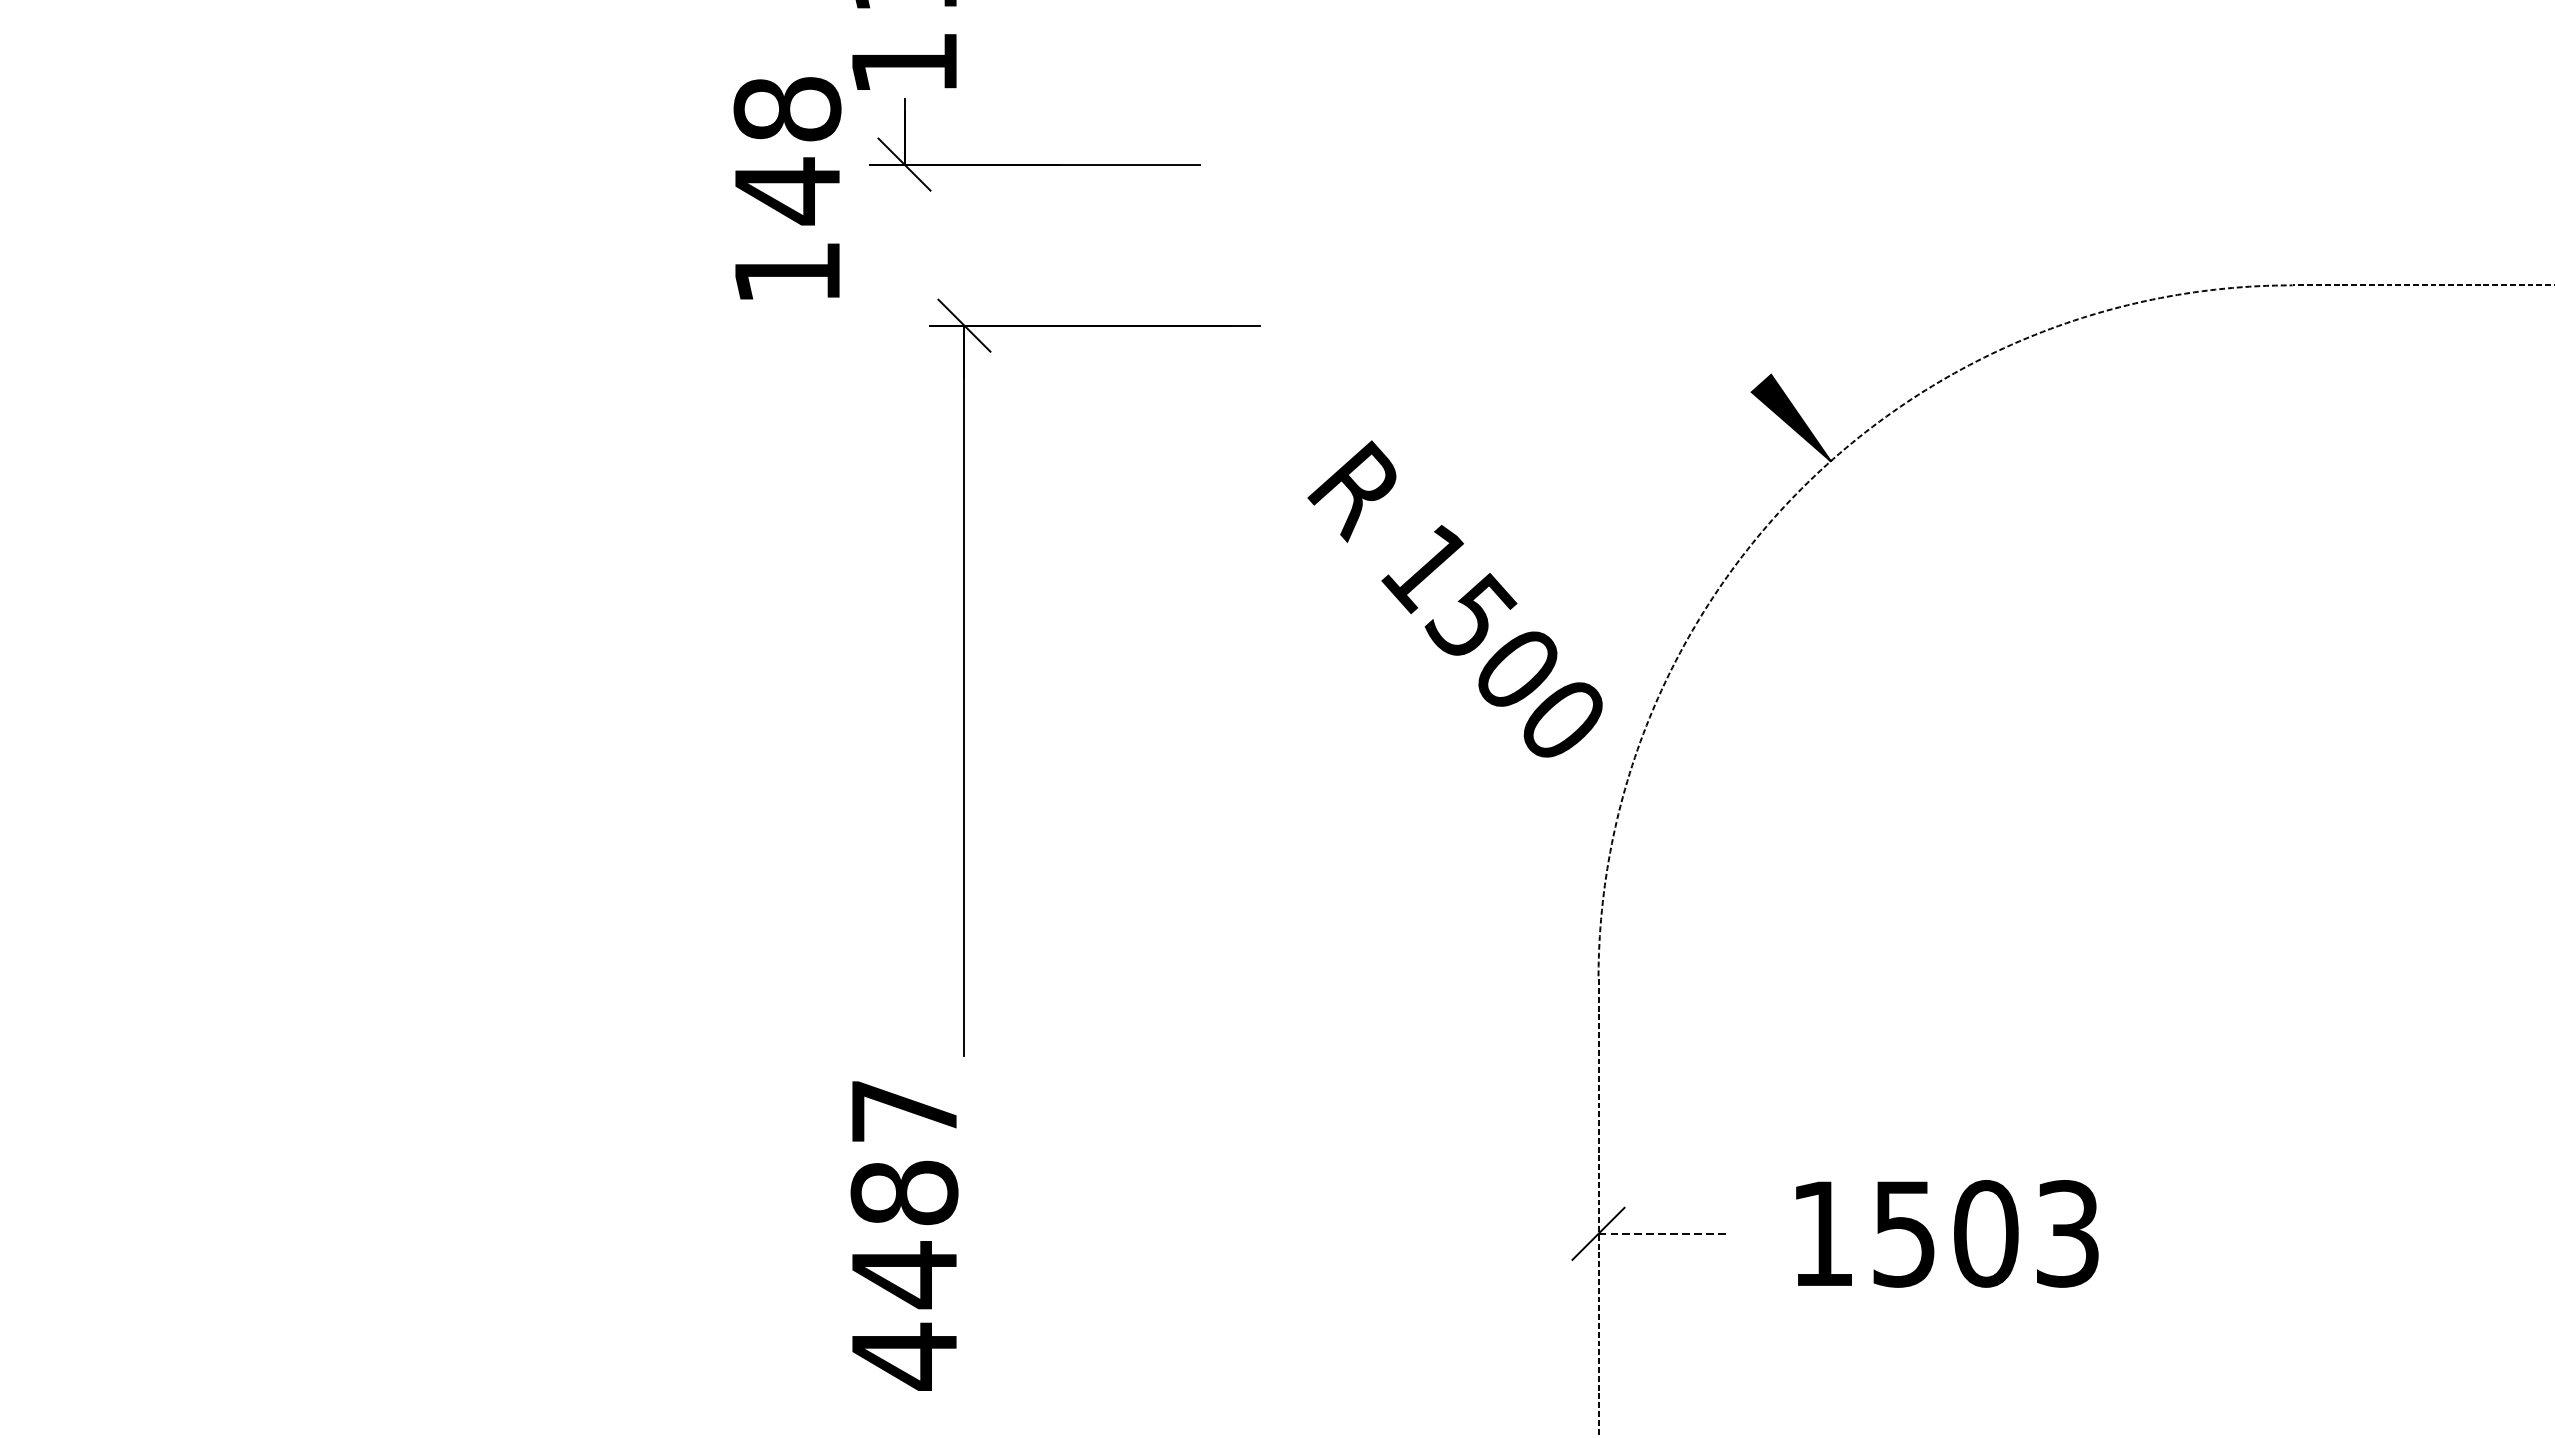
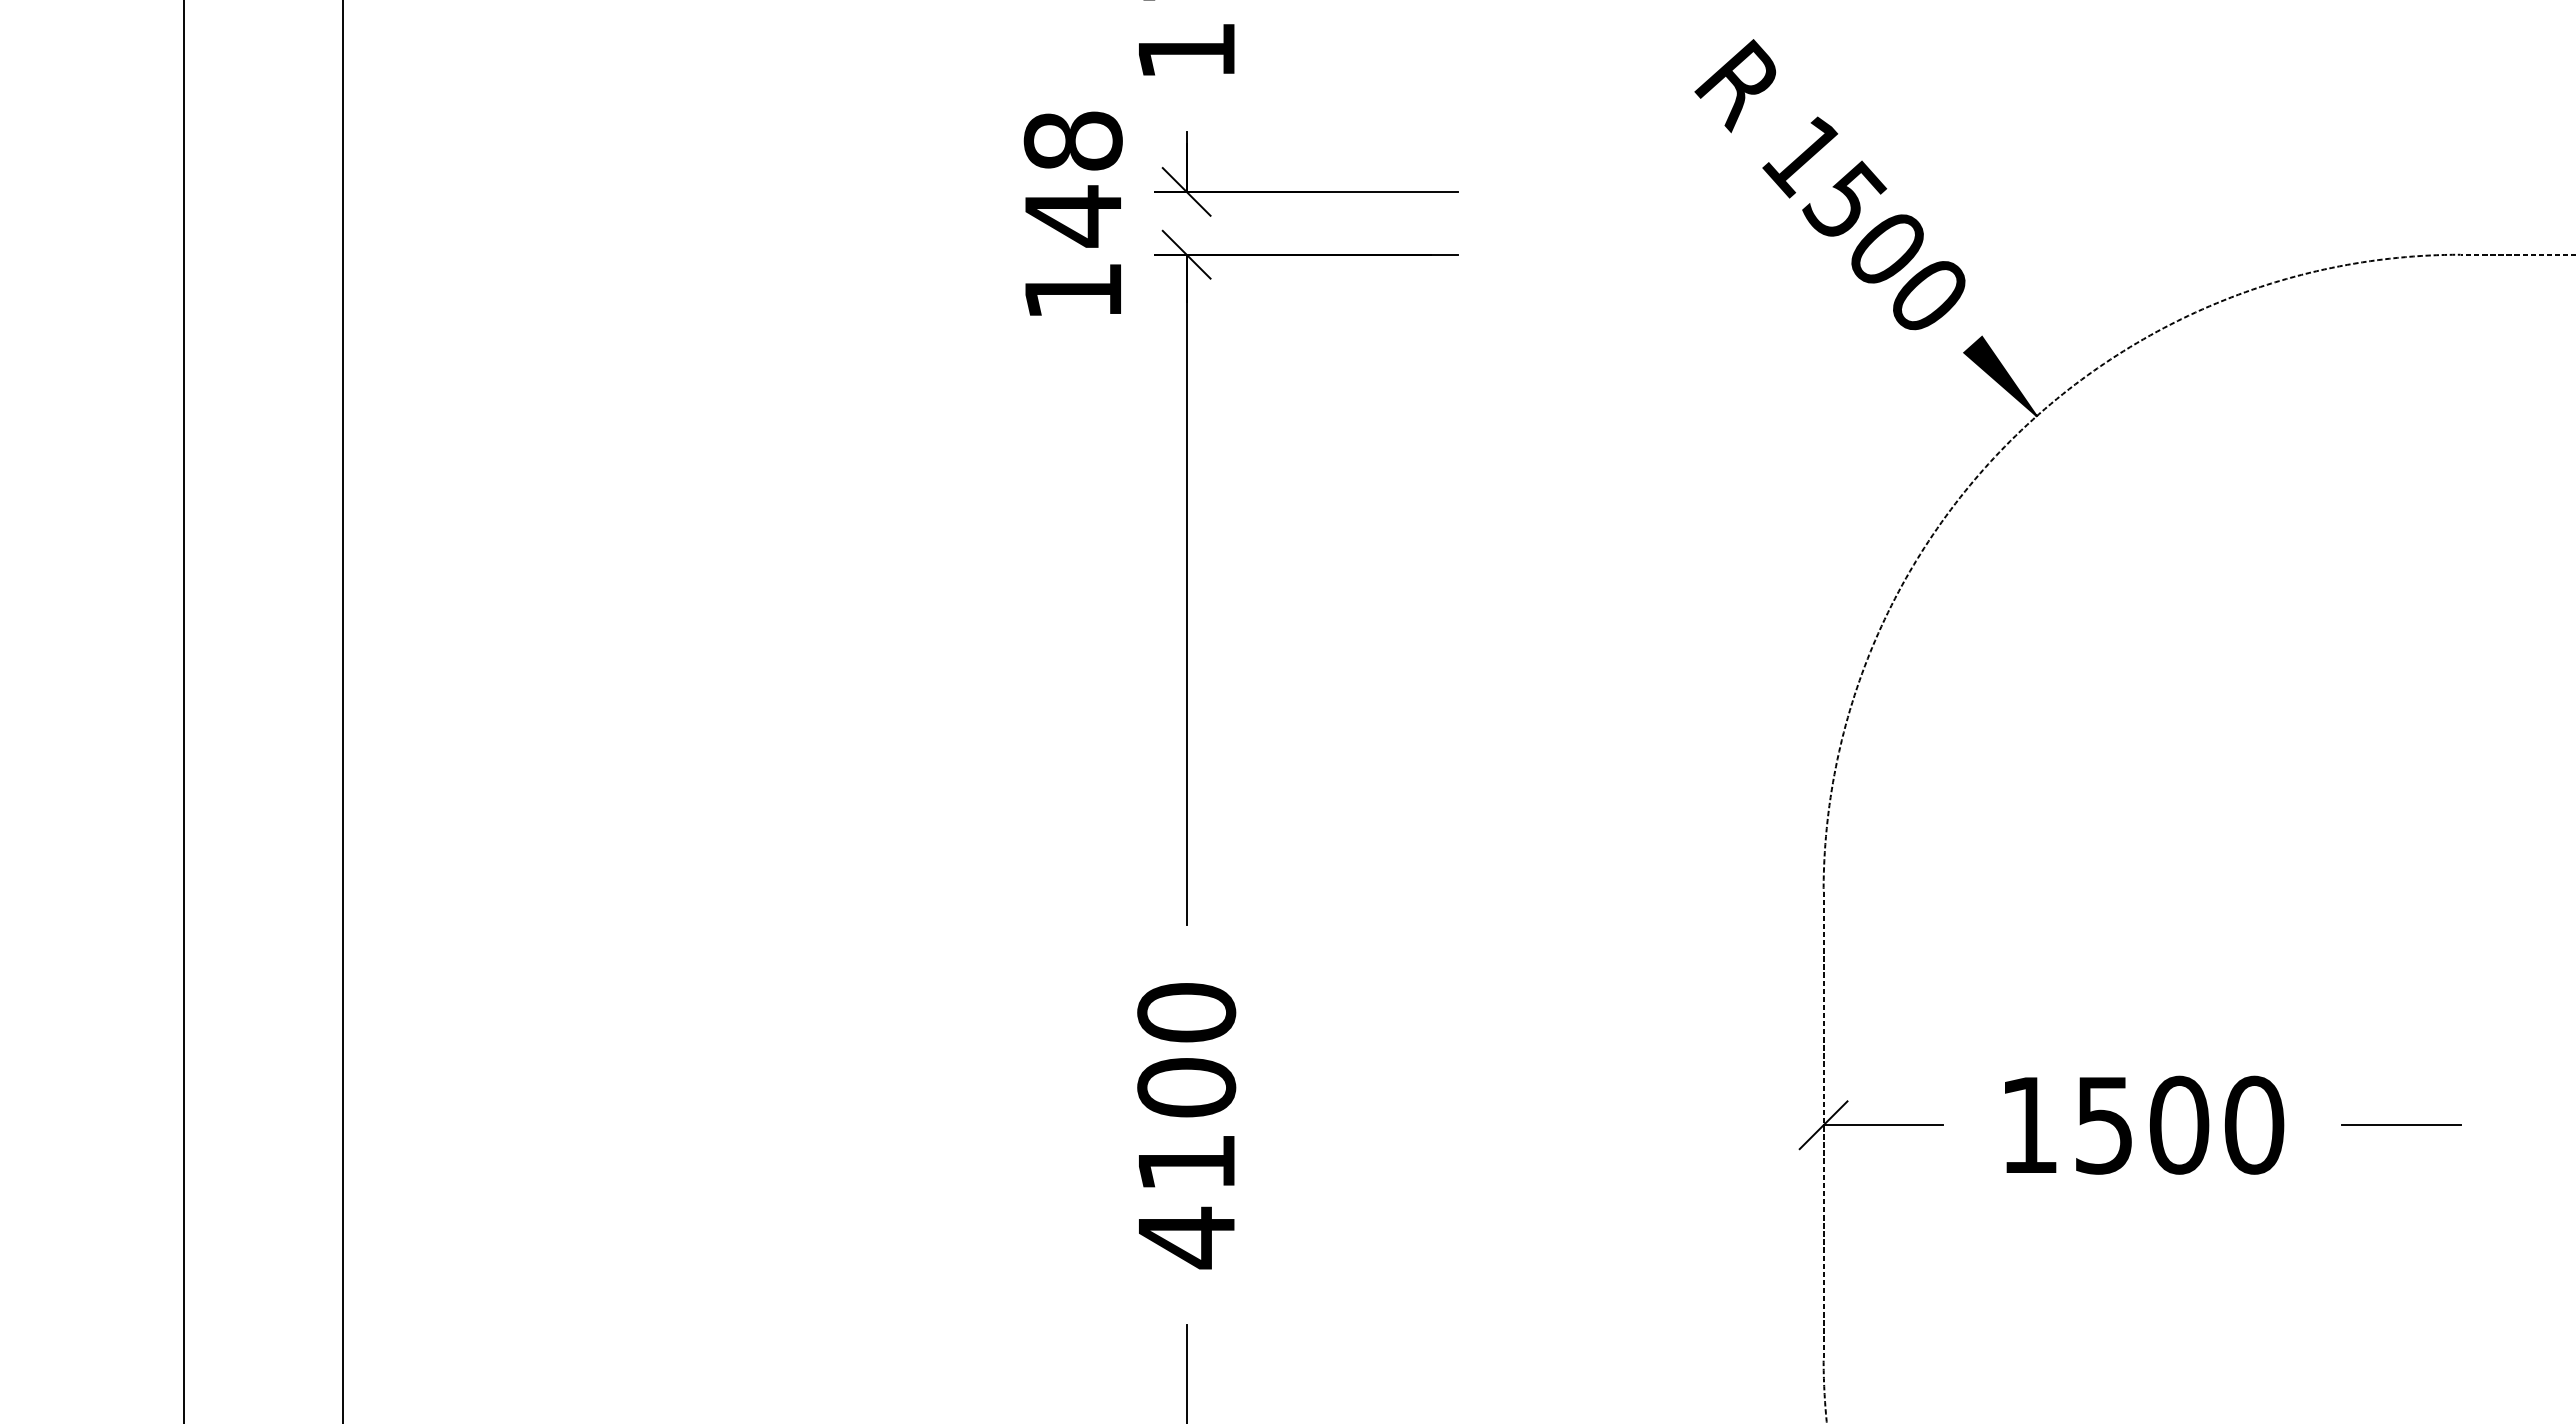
part: (1035, 164) -> (1306, 191), moved
text: (786, 188) -> (1072, 213), moved
text: (1454, 598) -> (1829, 184), moved
part: (965, 677) -> (1187, 577), moved
text: (904, 1193) -> (1186, 1088), 4487 -> 4100
text: (2068, 1233) -> (2254, 1124), 1503 -> 1500
line: (1663, 1234) -> (1883, 1125), dashed -> solid
line: (2228, 1234) -> (2401, 1125), added

